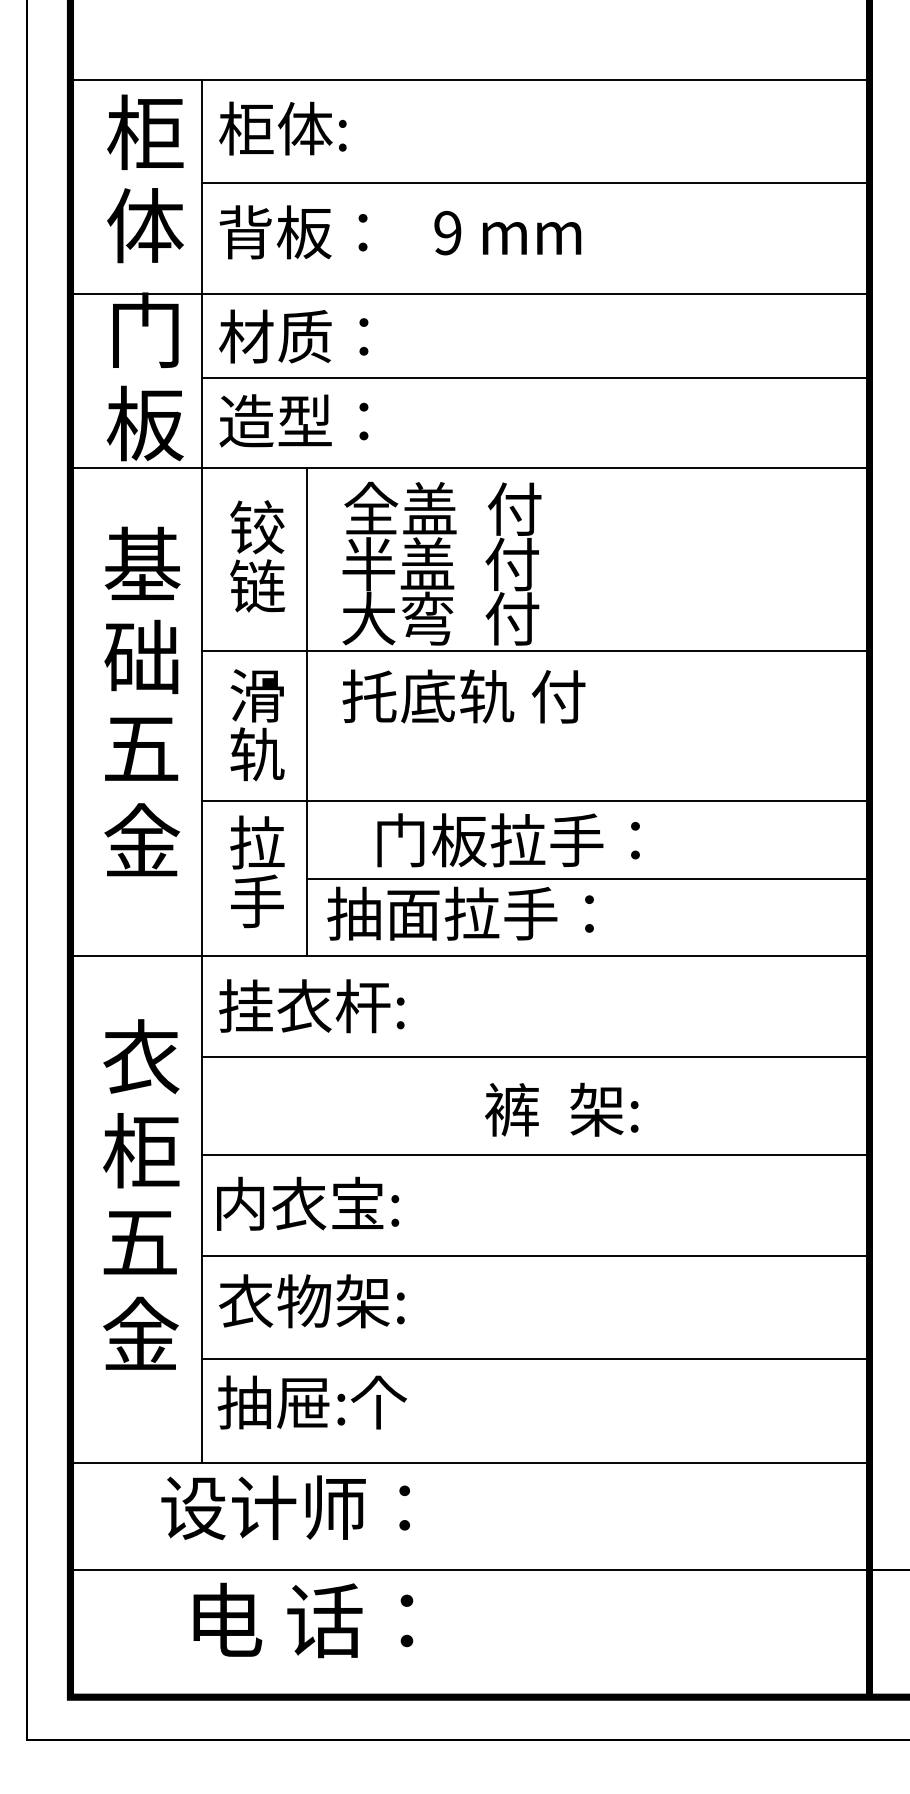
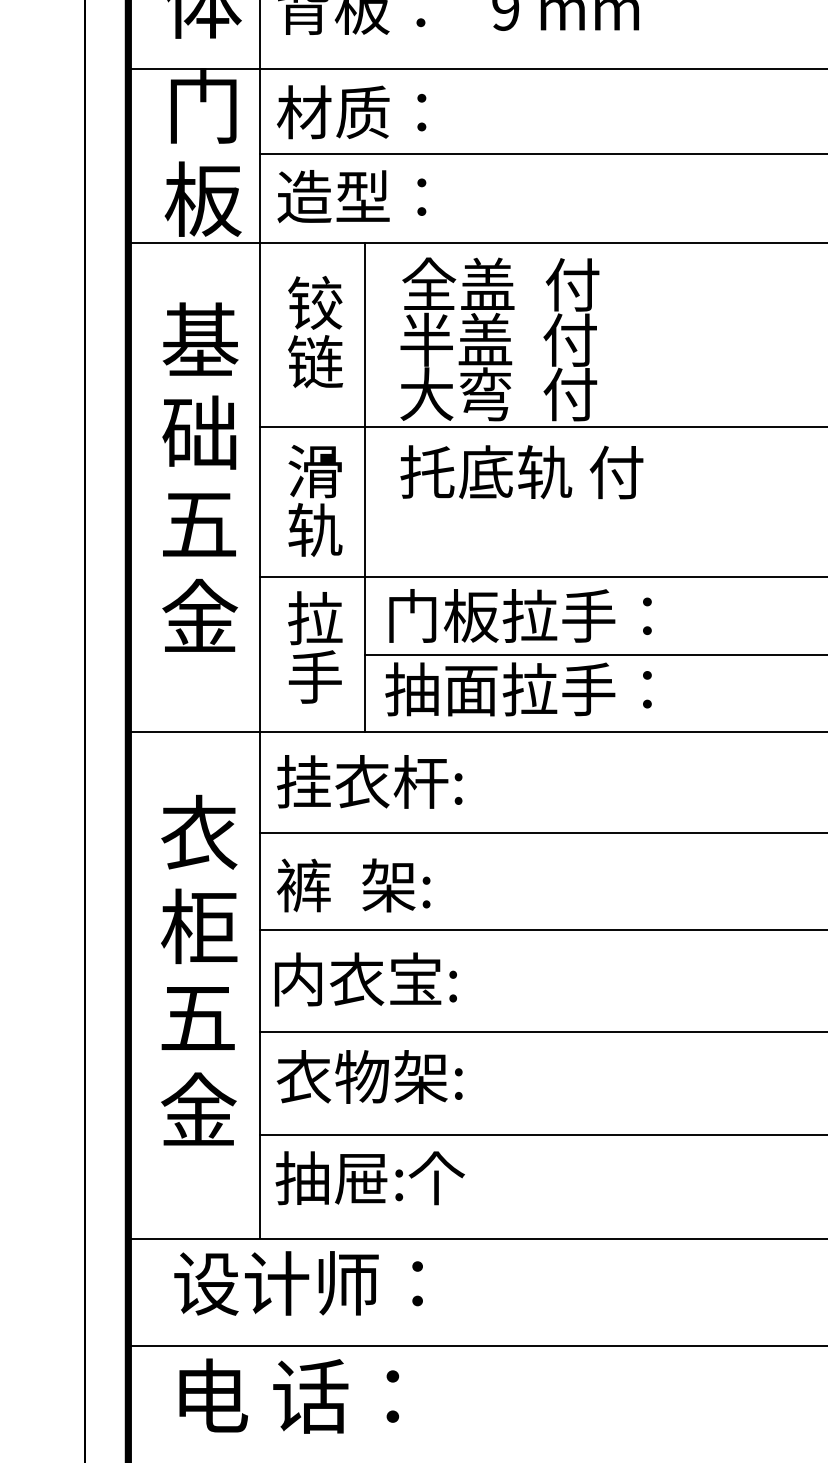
text: (508, 840) -> (520, 616), moved
text: (561, 1109) -> (353, 885), moved
text: (285, 1507) -> (298, 1283), moved
text: (303, 1620) -> (289, 1396), moved

